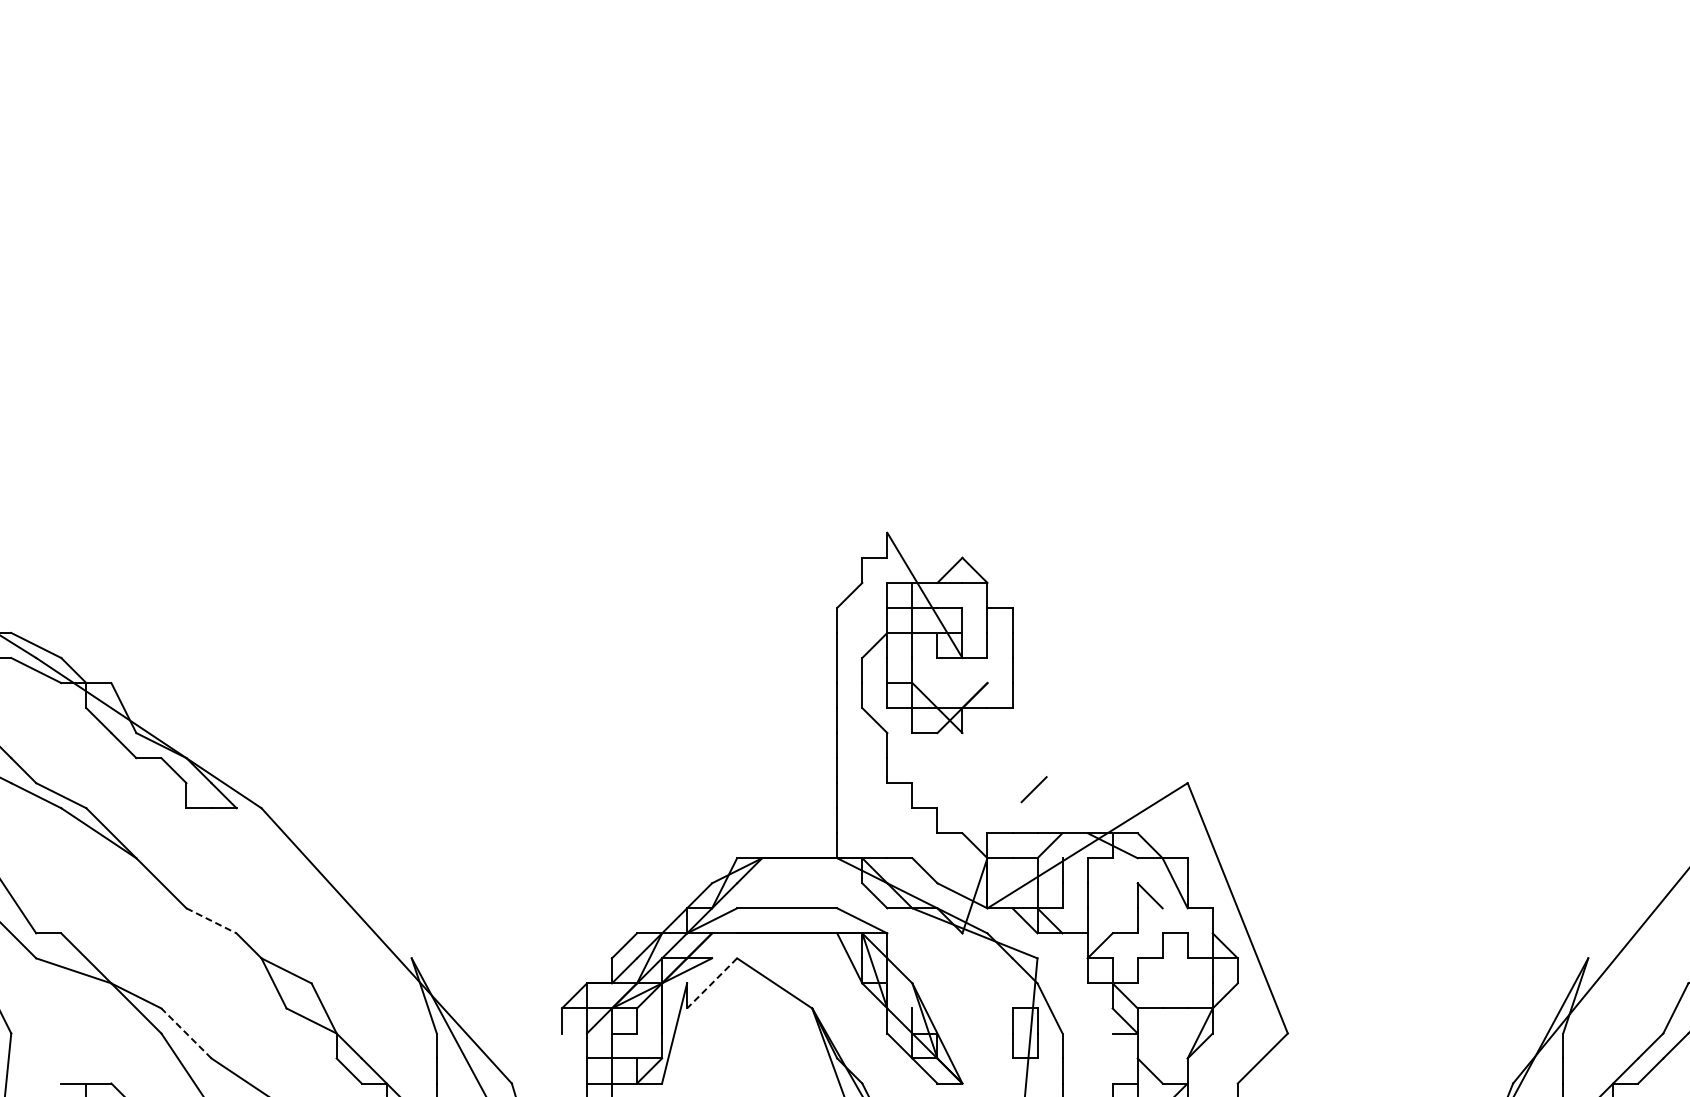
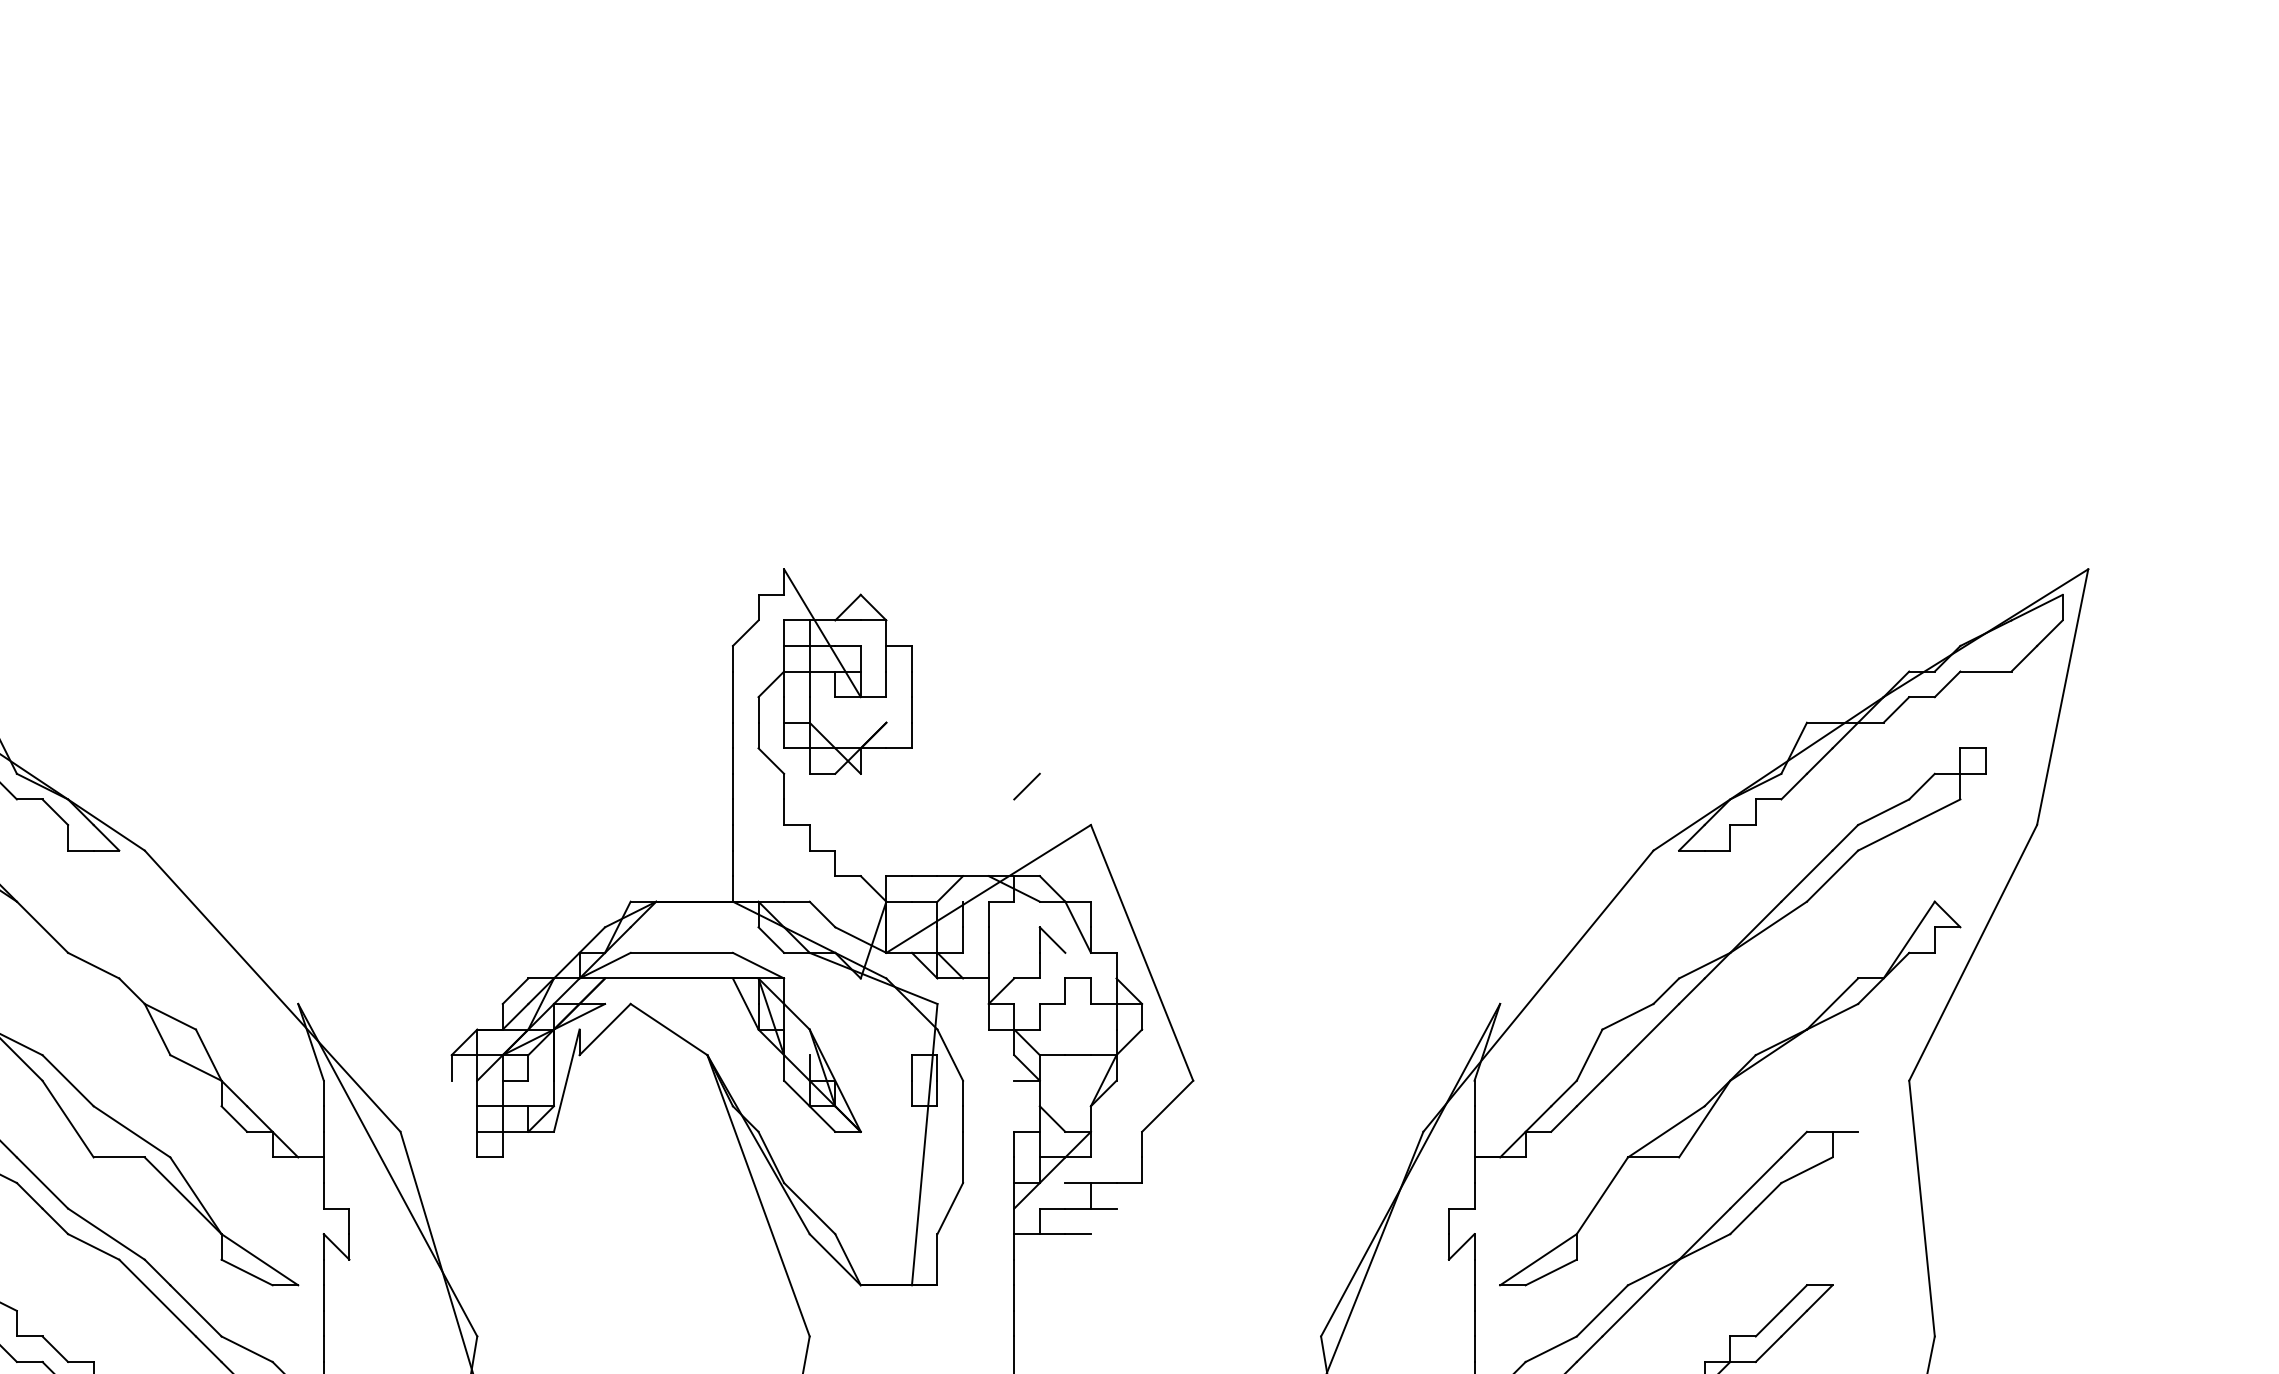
line: (1033, 789) -> (1026, 786), moved
line: (211, 920) -> (93, 965), dashed -> solid
line: (711, 983) -> (604, 1029), dashed -> solid
line: (185, 1033) -> (67, 1080), dashed -> solid

